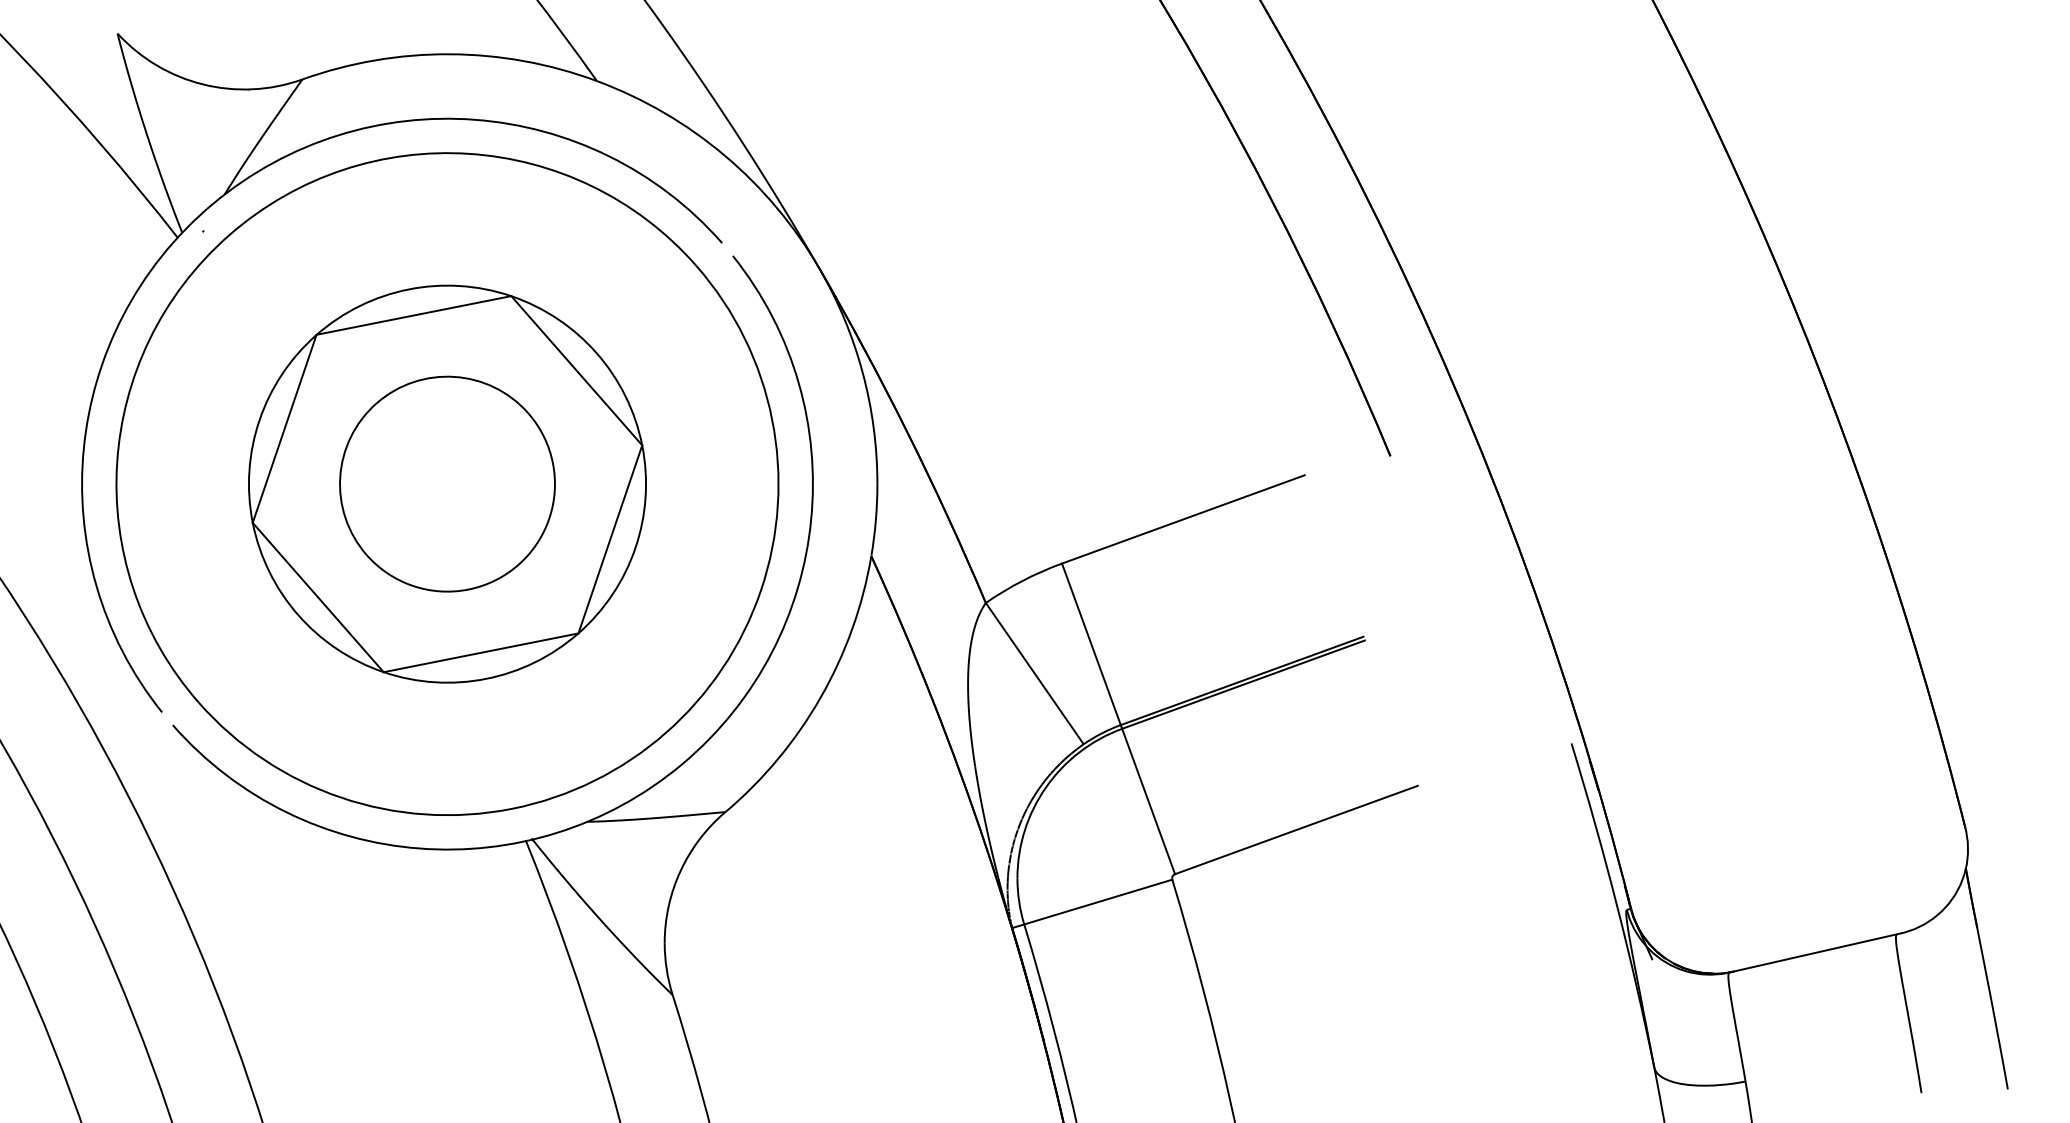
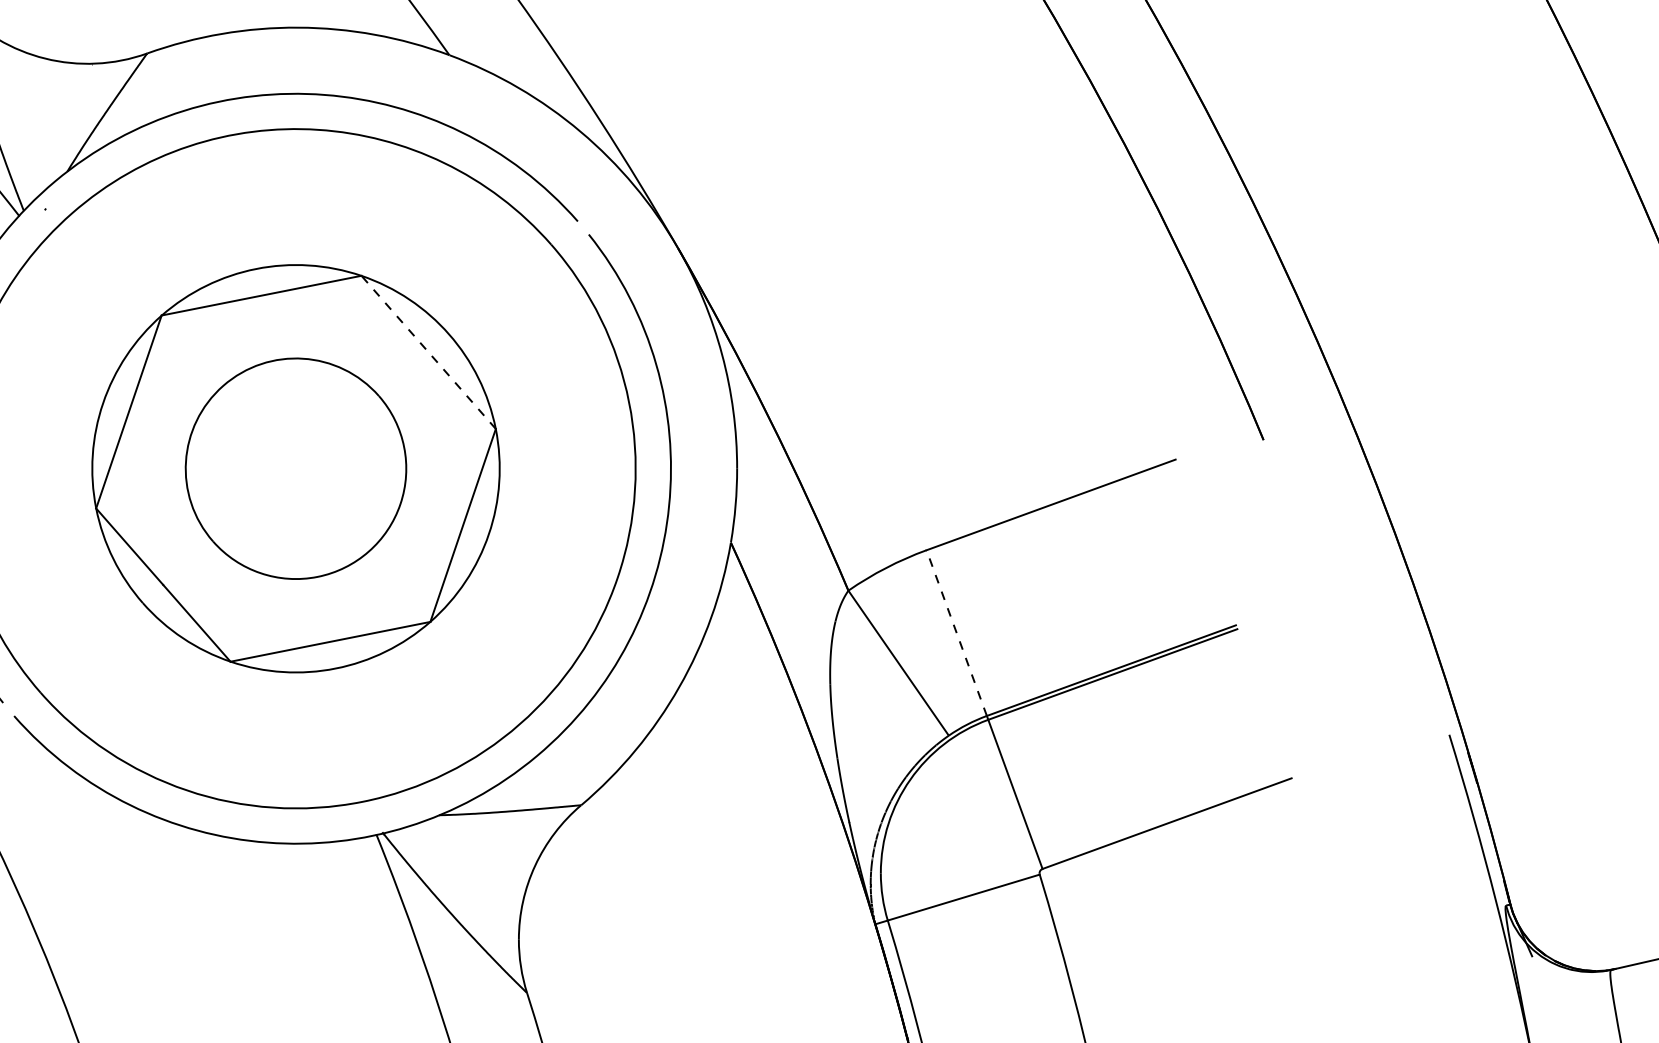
line: (576, 370) -> (428, 352), solid -> dashed
line: (1091, 644) -> (956, 633), solid -> dashed

